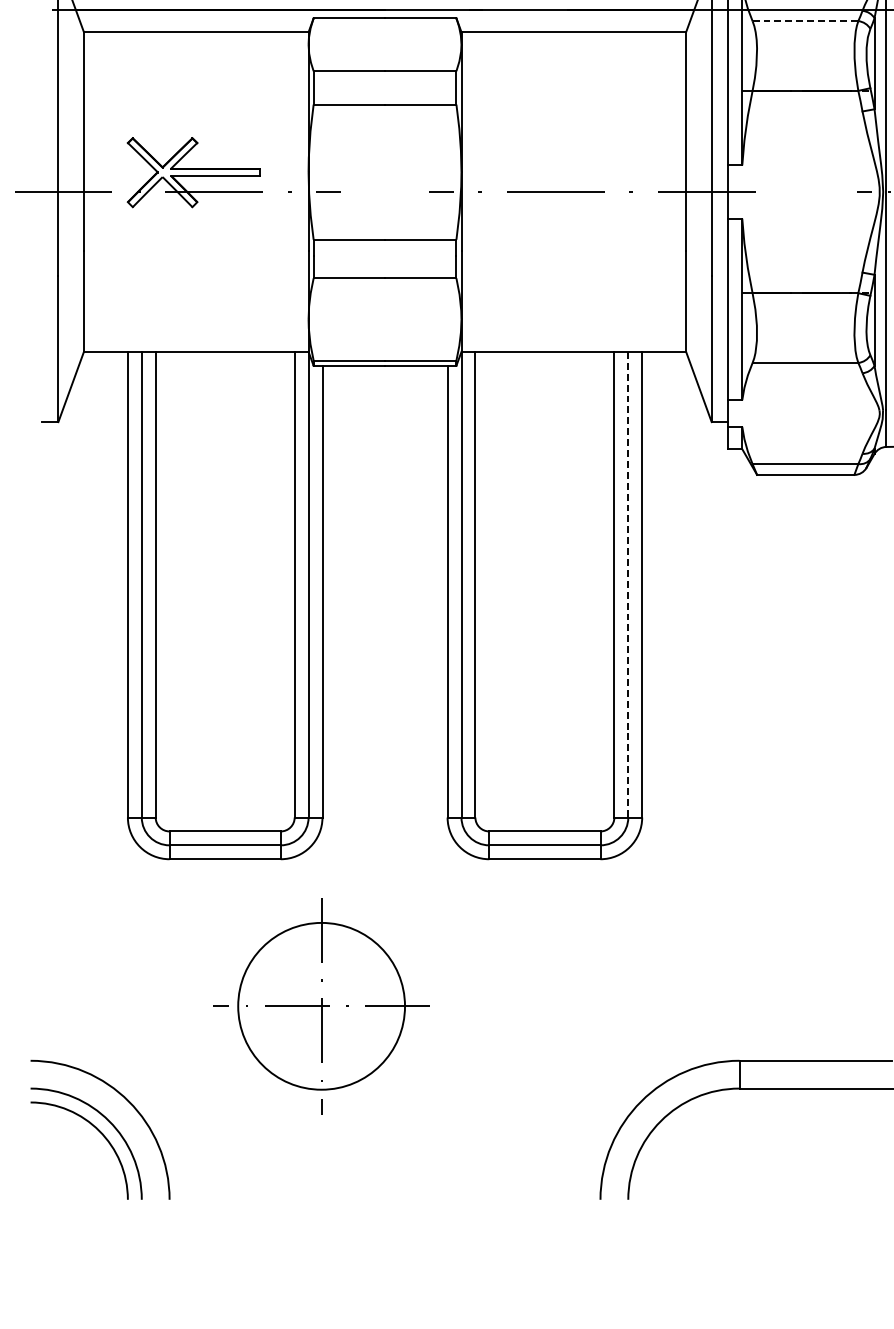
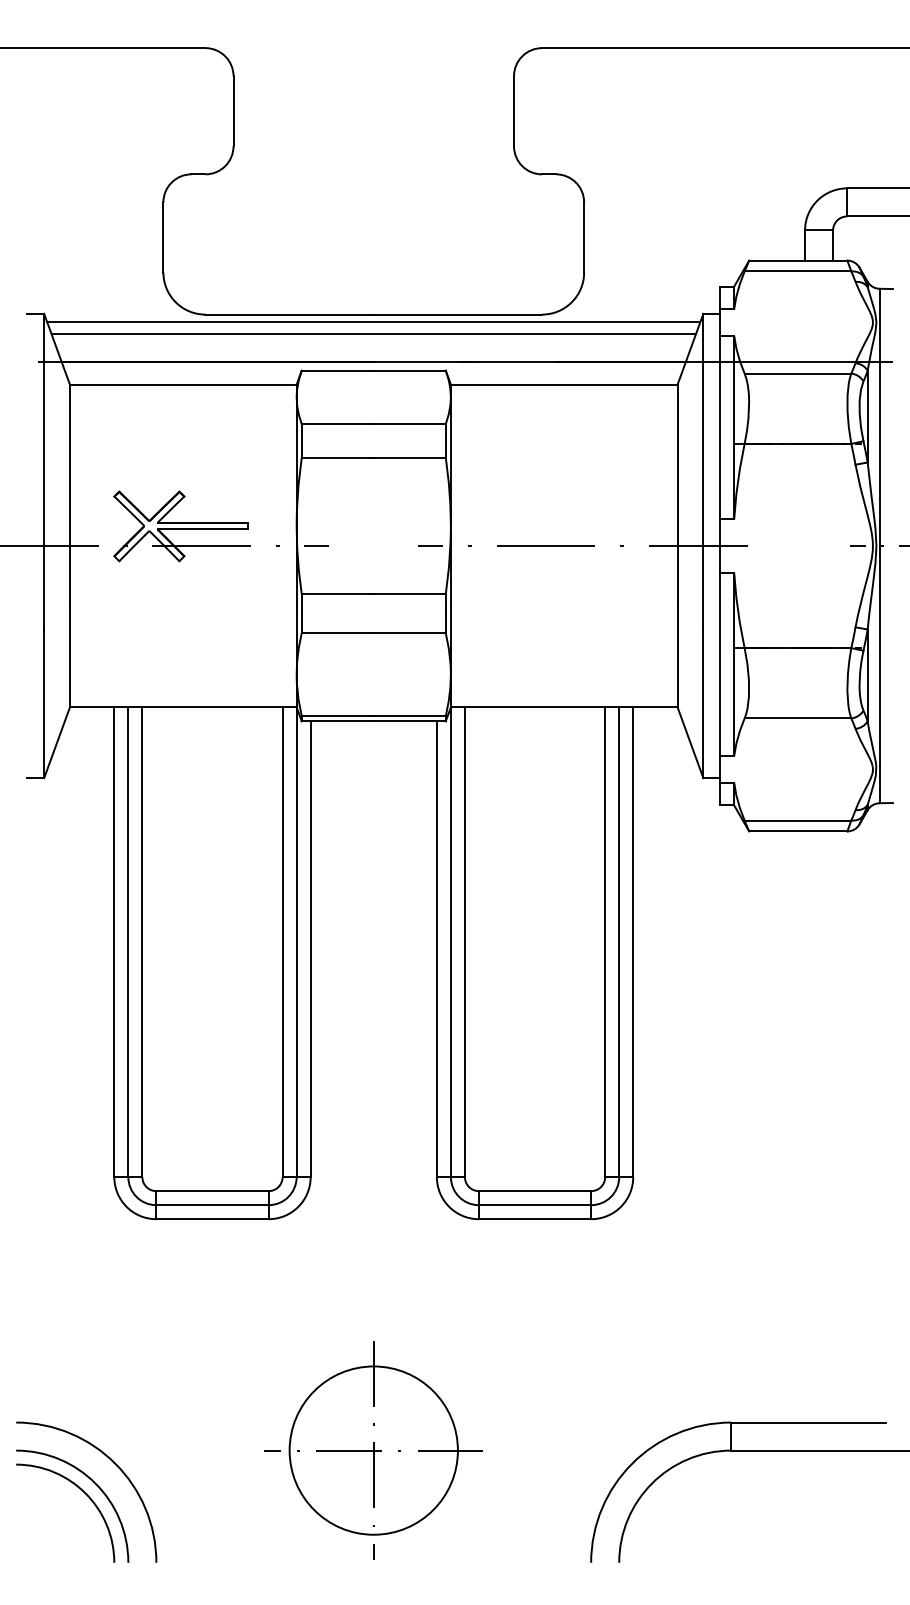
line: (805, 21) -> (798, 373), dashed -> solid
line: (628, 585) -> (619, 942), dashed -> solid
part: (321, 1006) -> (373, 1450), moved

